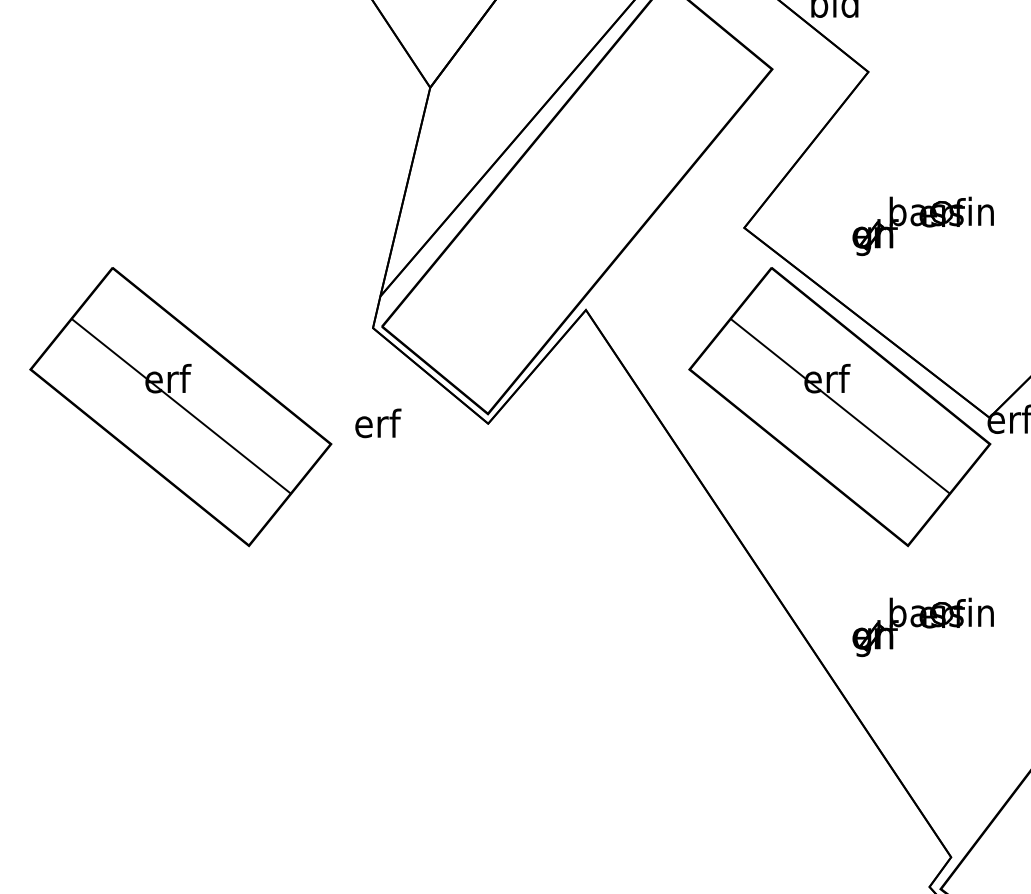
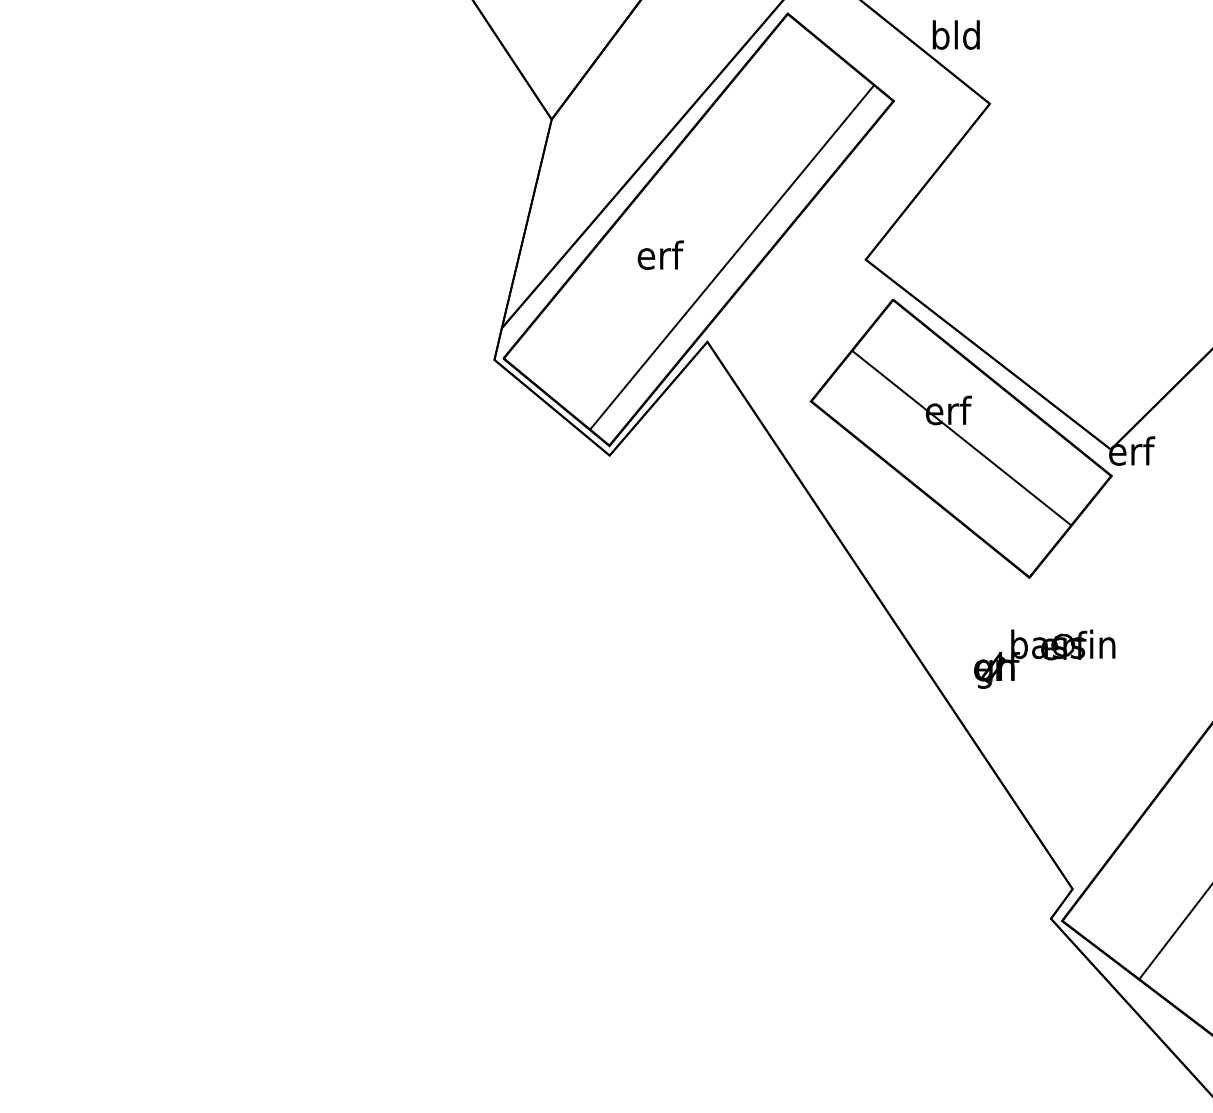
line: (611, 224) -> (732, 256), added
part: (923, 225) -> (1044, 257), removed
part: (180, 406) -> (301, 438), removed
text: (378, 422) -> (660, 254), moved

